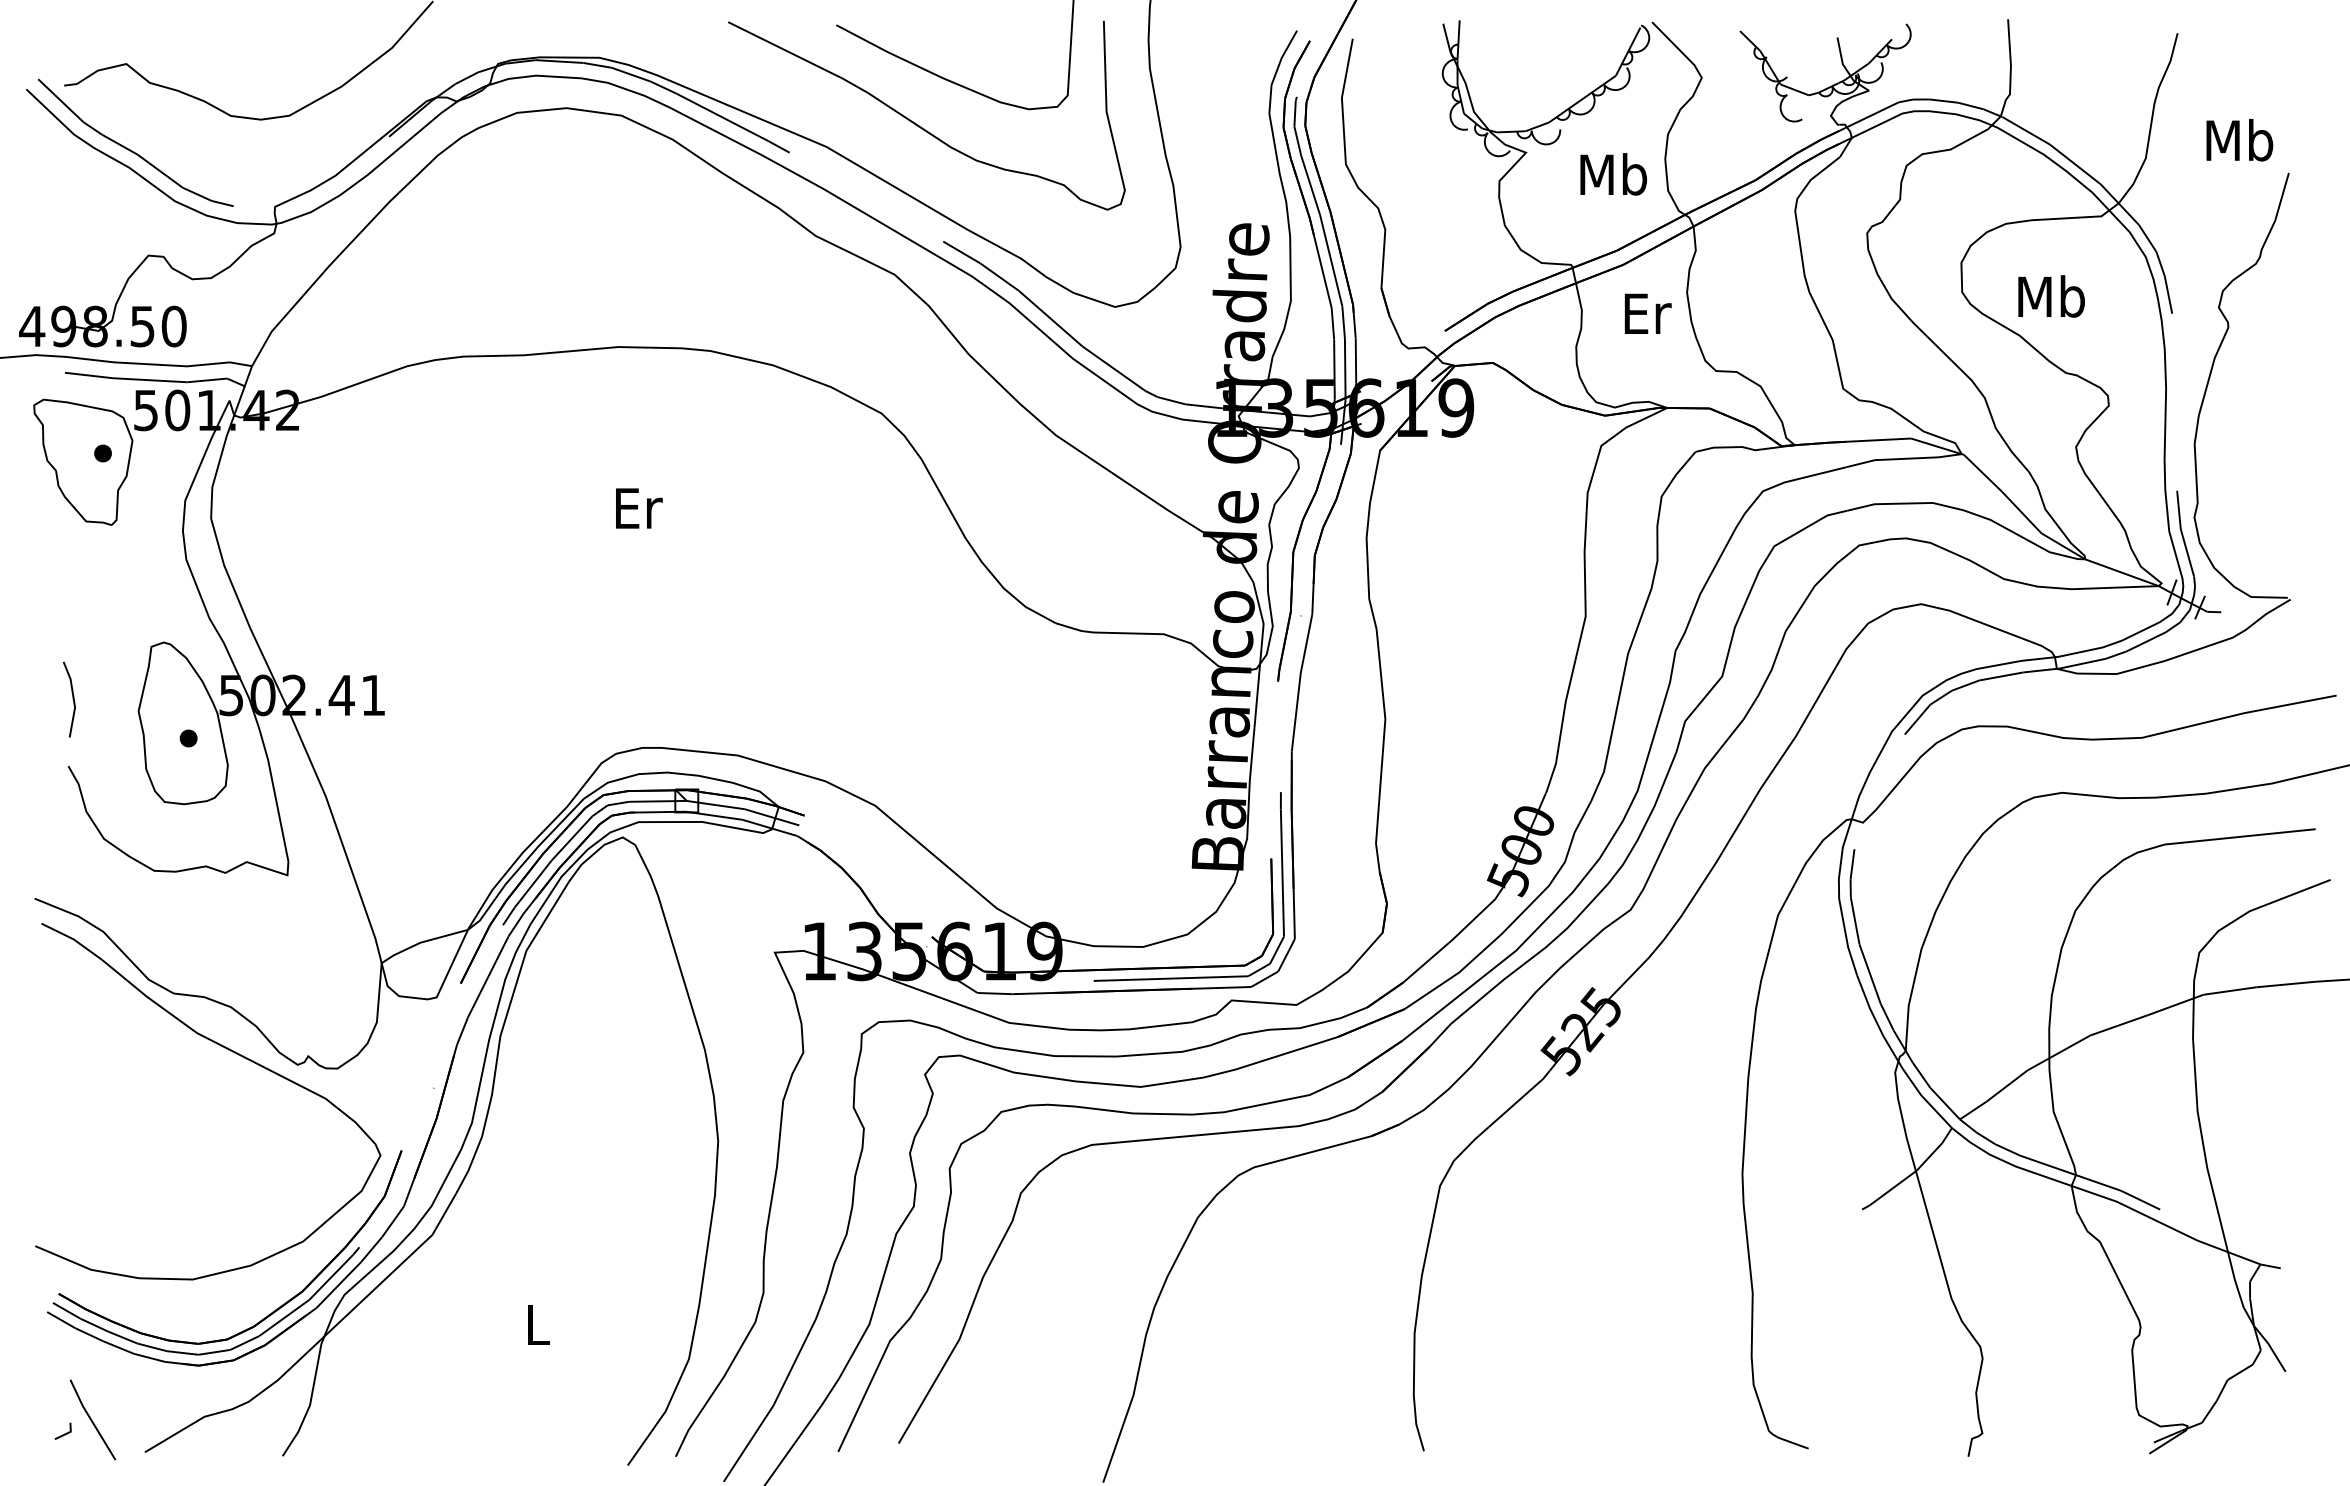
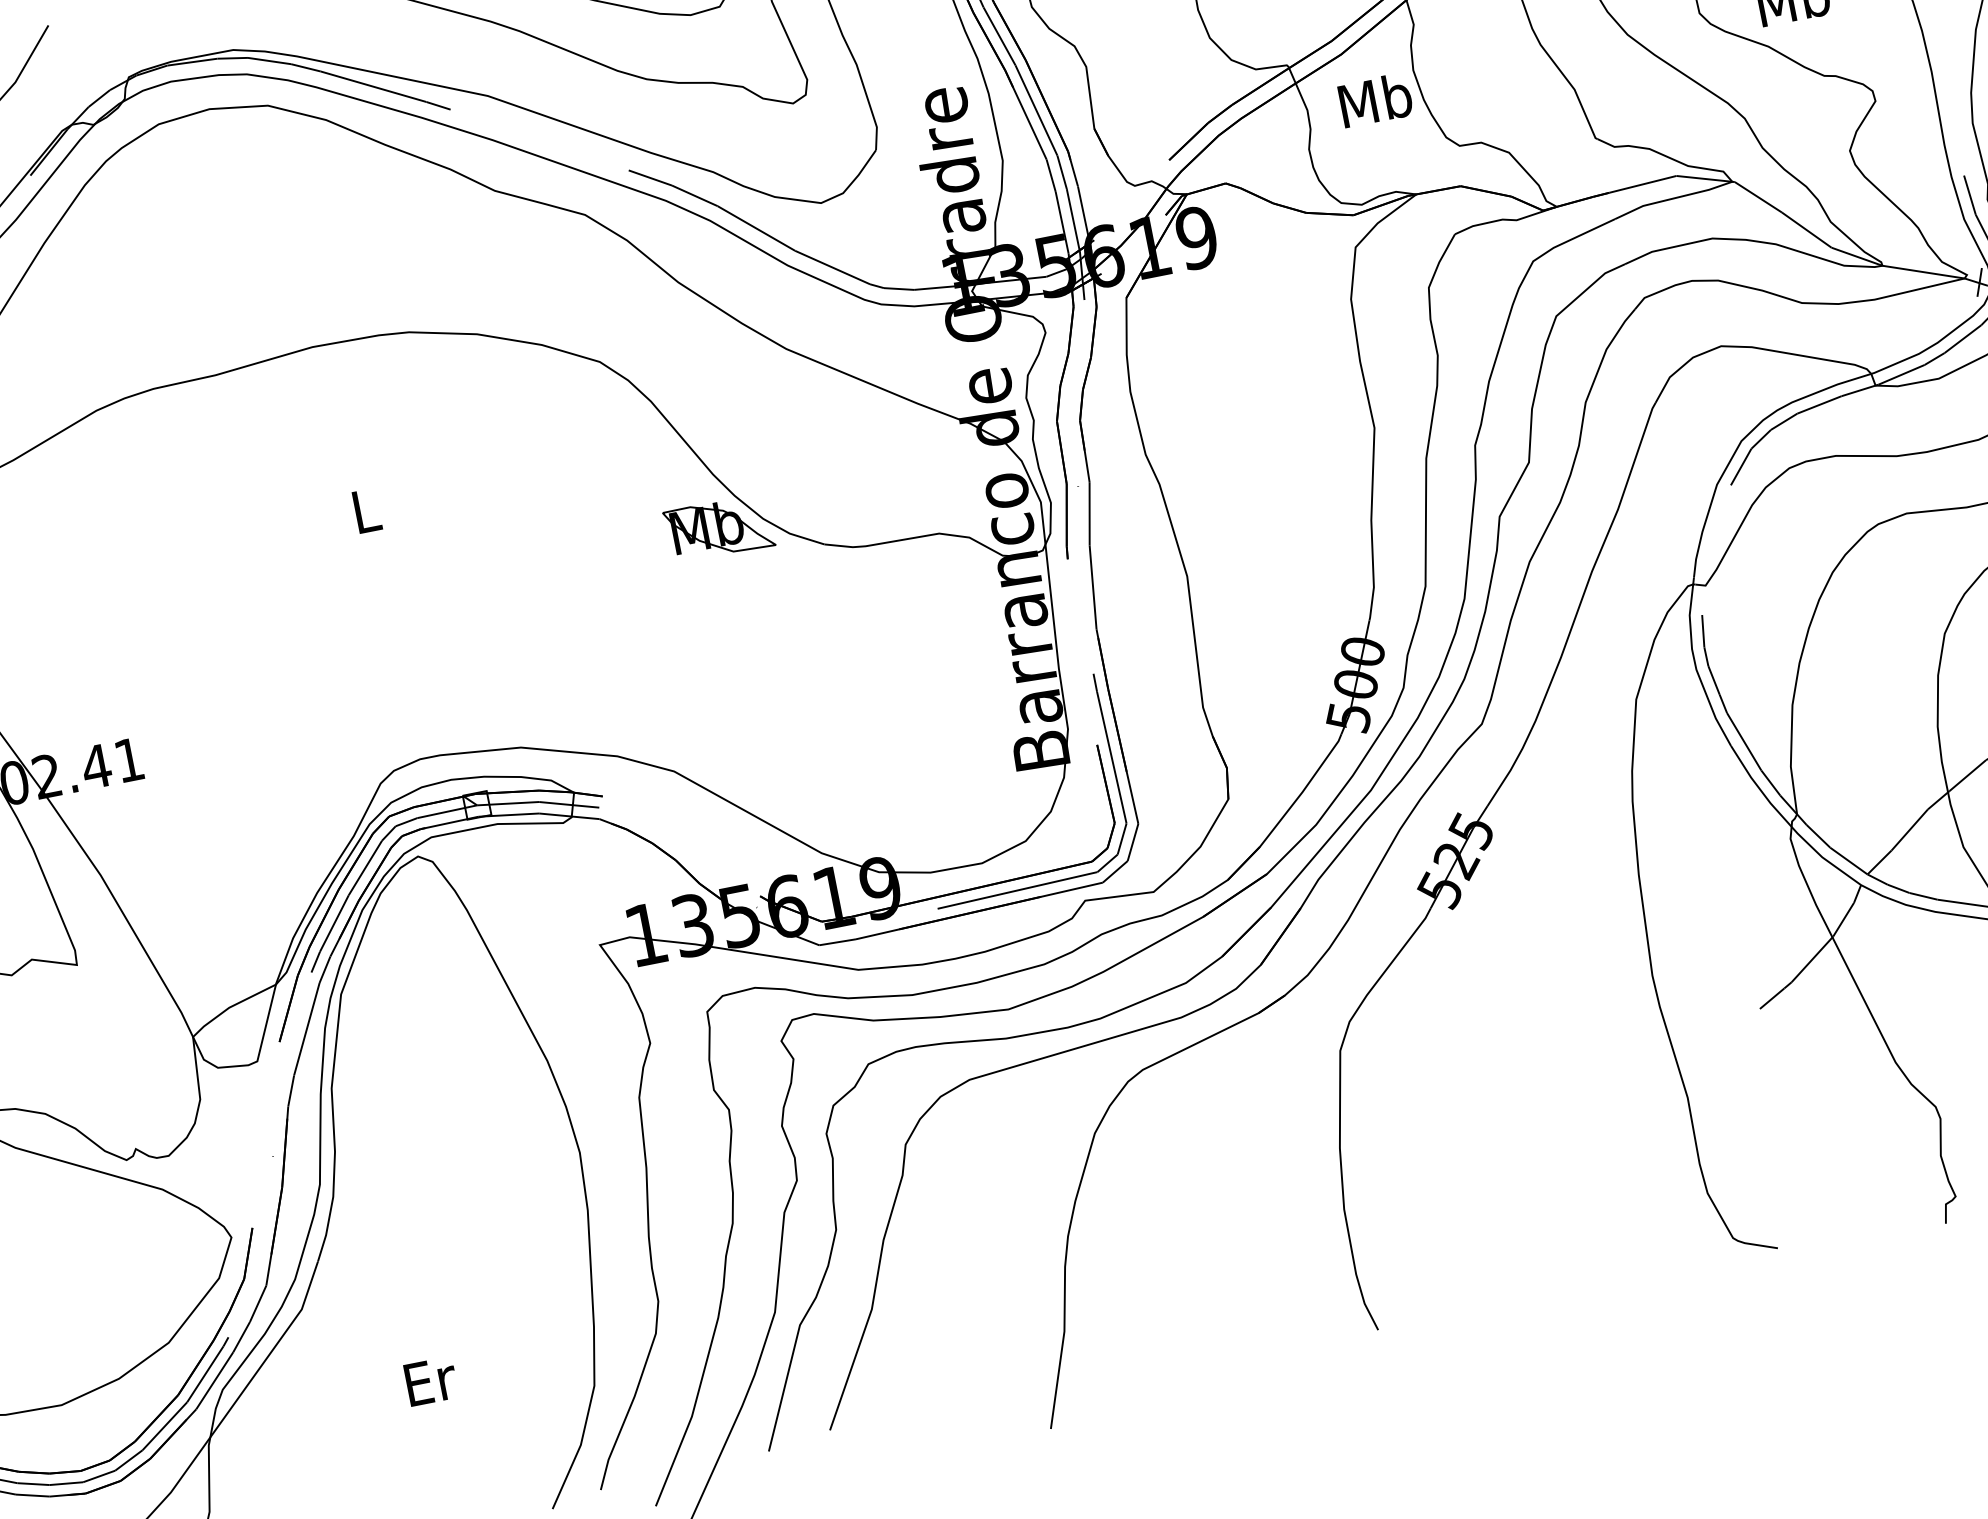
text: (1646, 313) -> (1375, 100), Er -> Mb
text: (639, 508) -> (367, 510), Er -> L
part: (961, 589) -> (719, 528), added
line: (1848, 1216) -> (1771, 998), added
text: (538, 1325) -> (430, 1381), L -> Er

